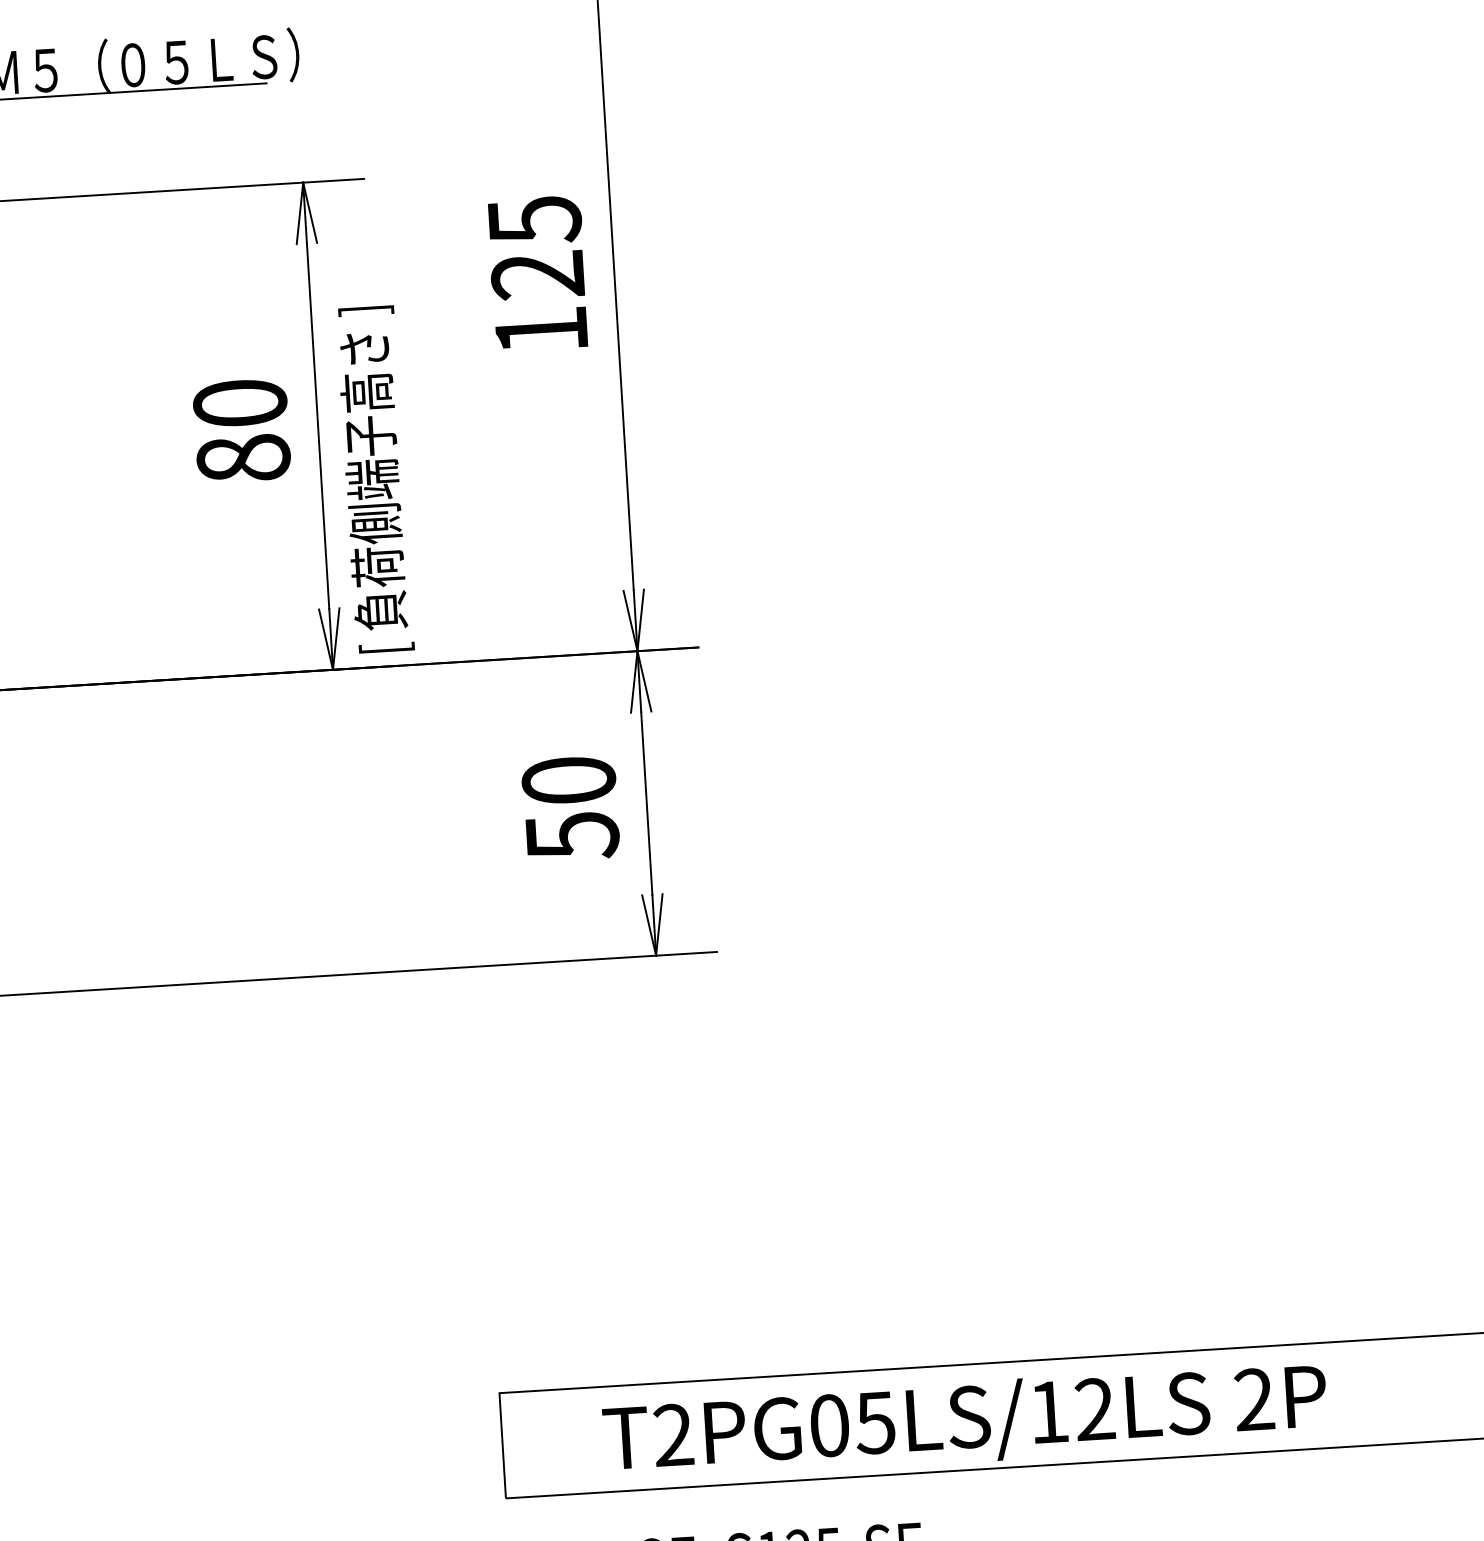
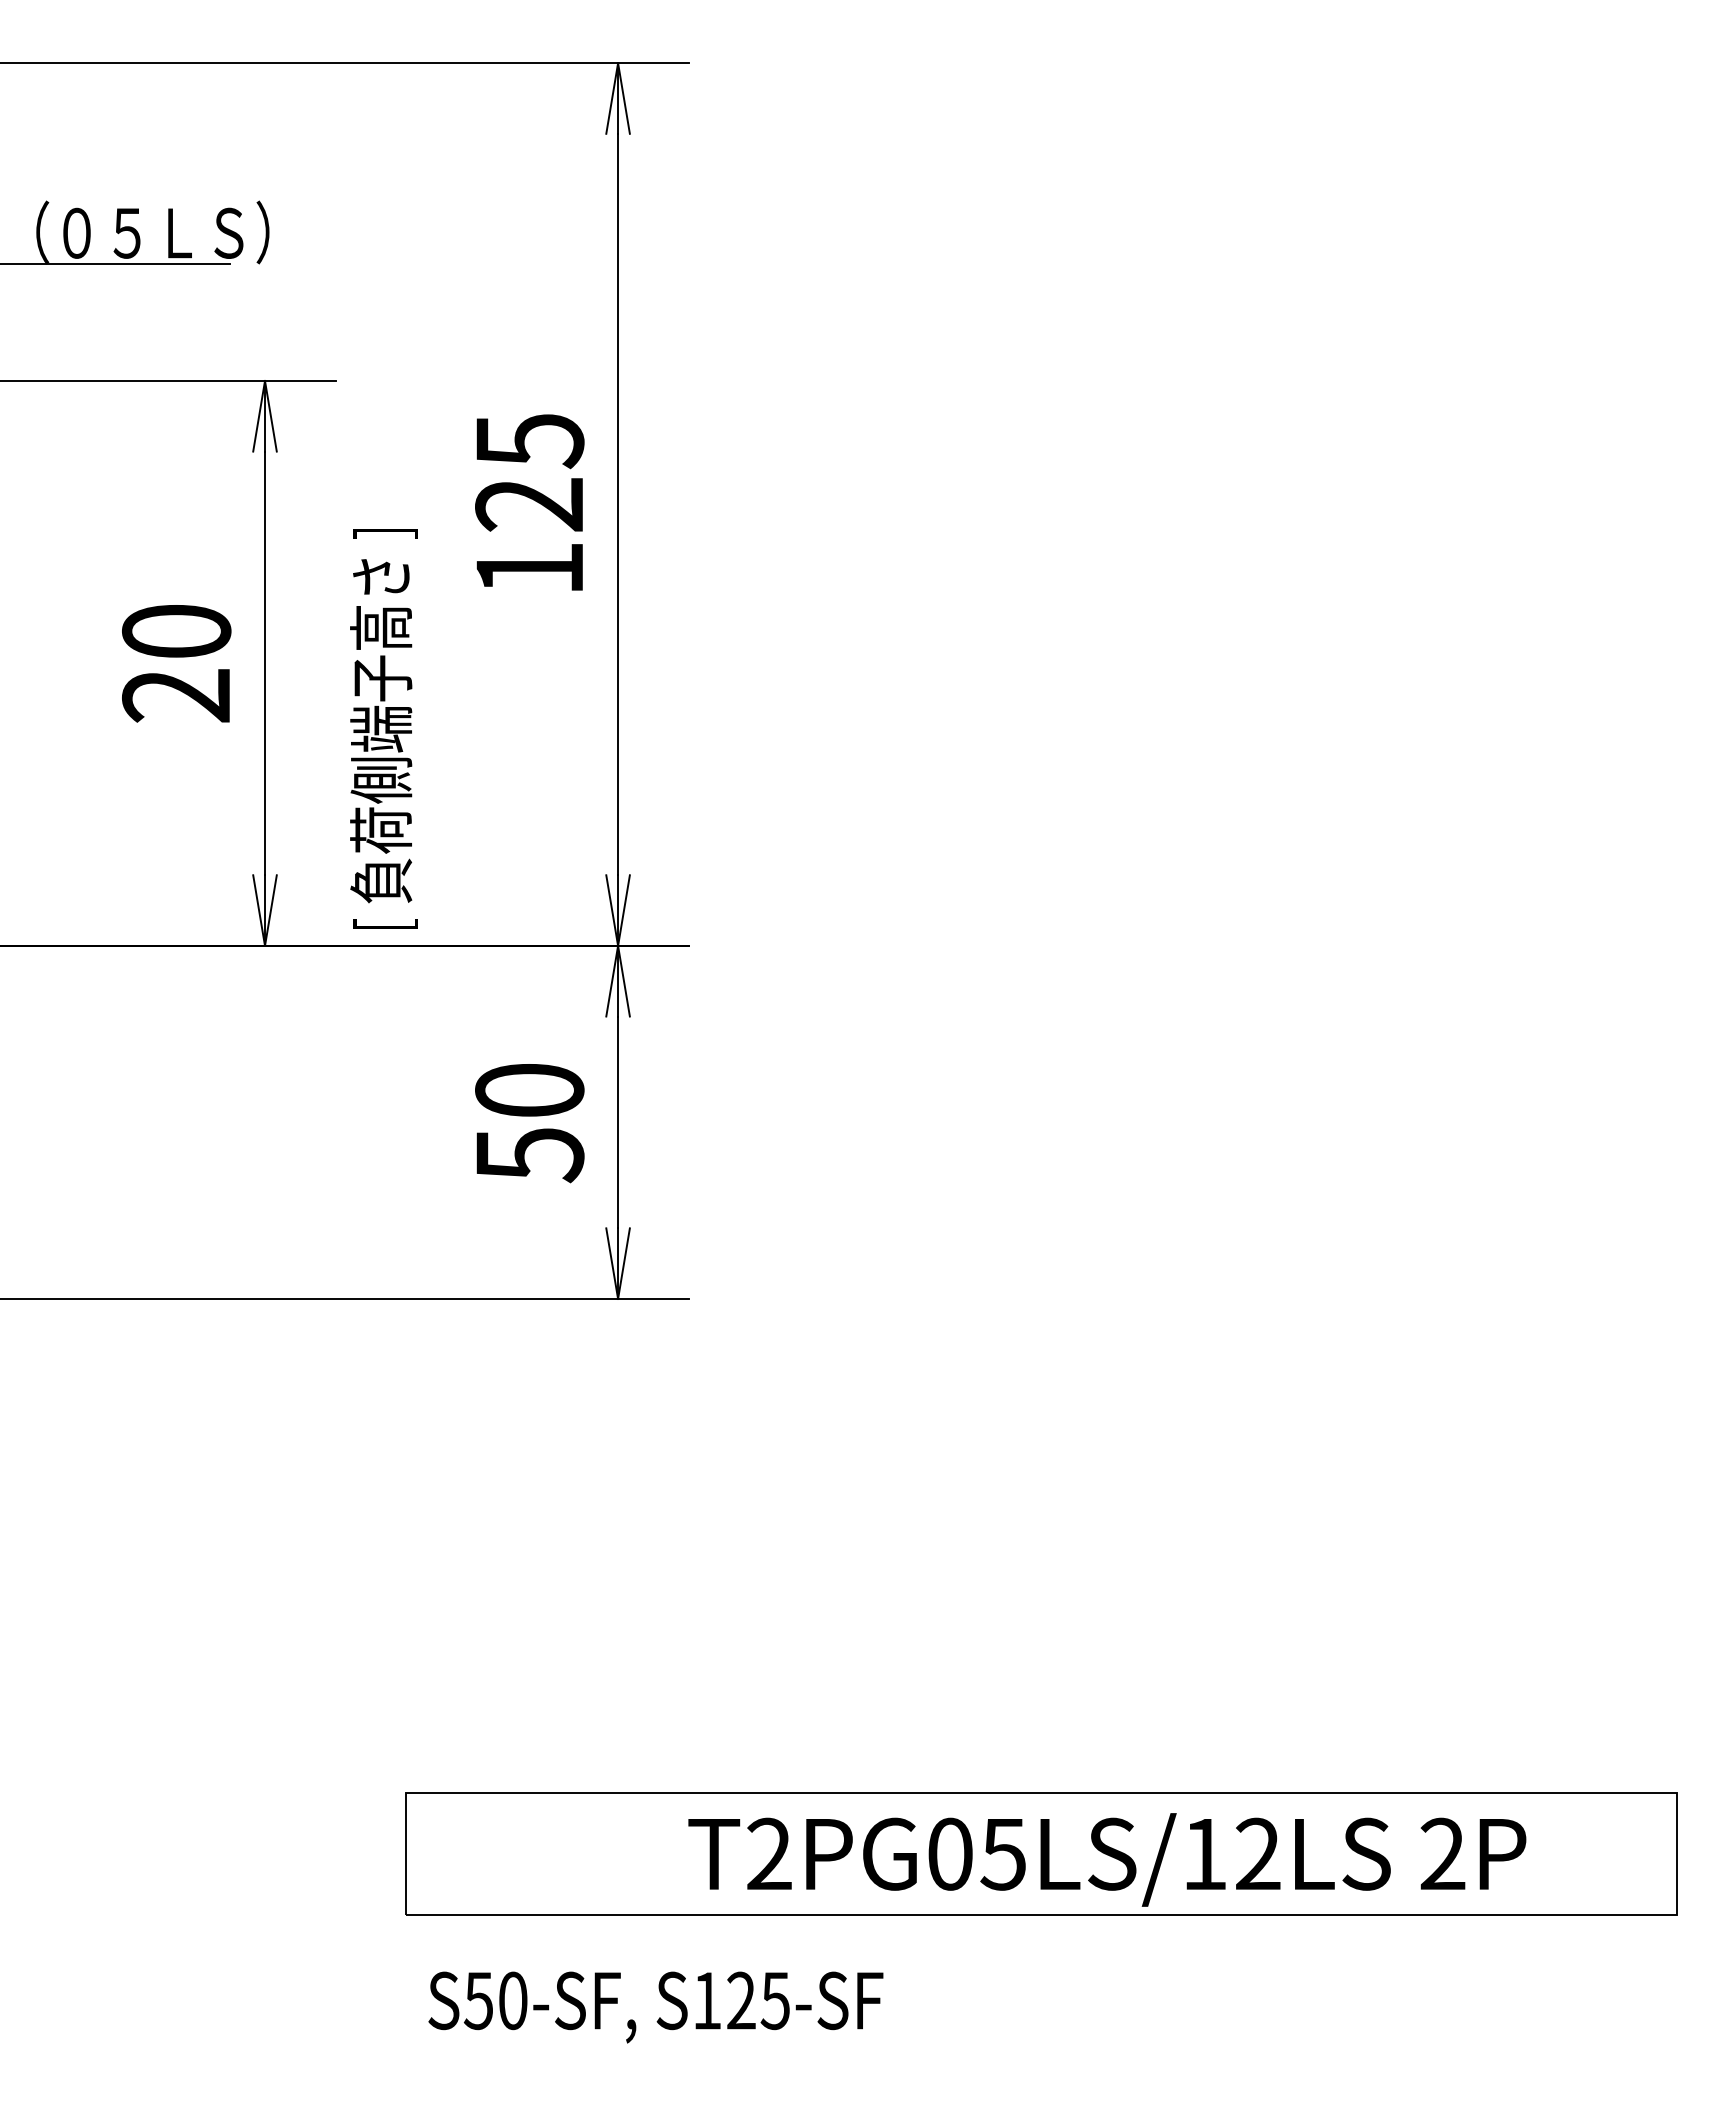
text: (243, 458) -> (176, 695), 80 -> 20
text: (374, 479) -> (383, 728), moved
text: (965, 1421) -> (1107, 1859), moved

